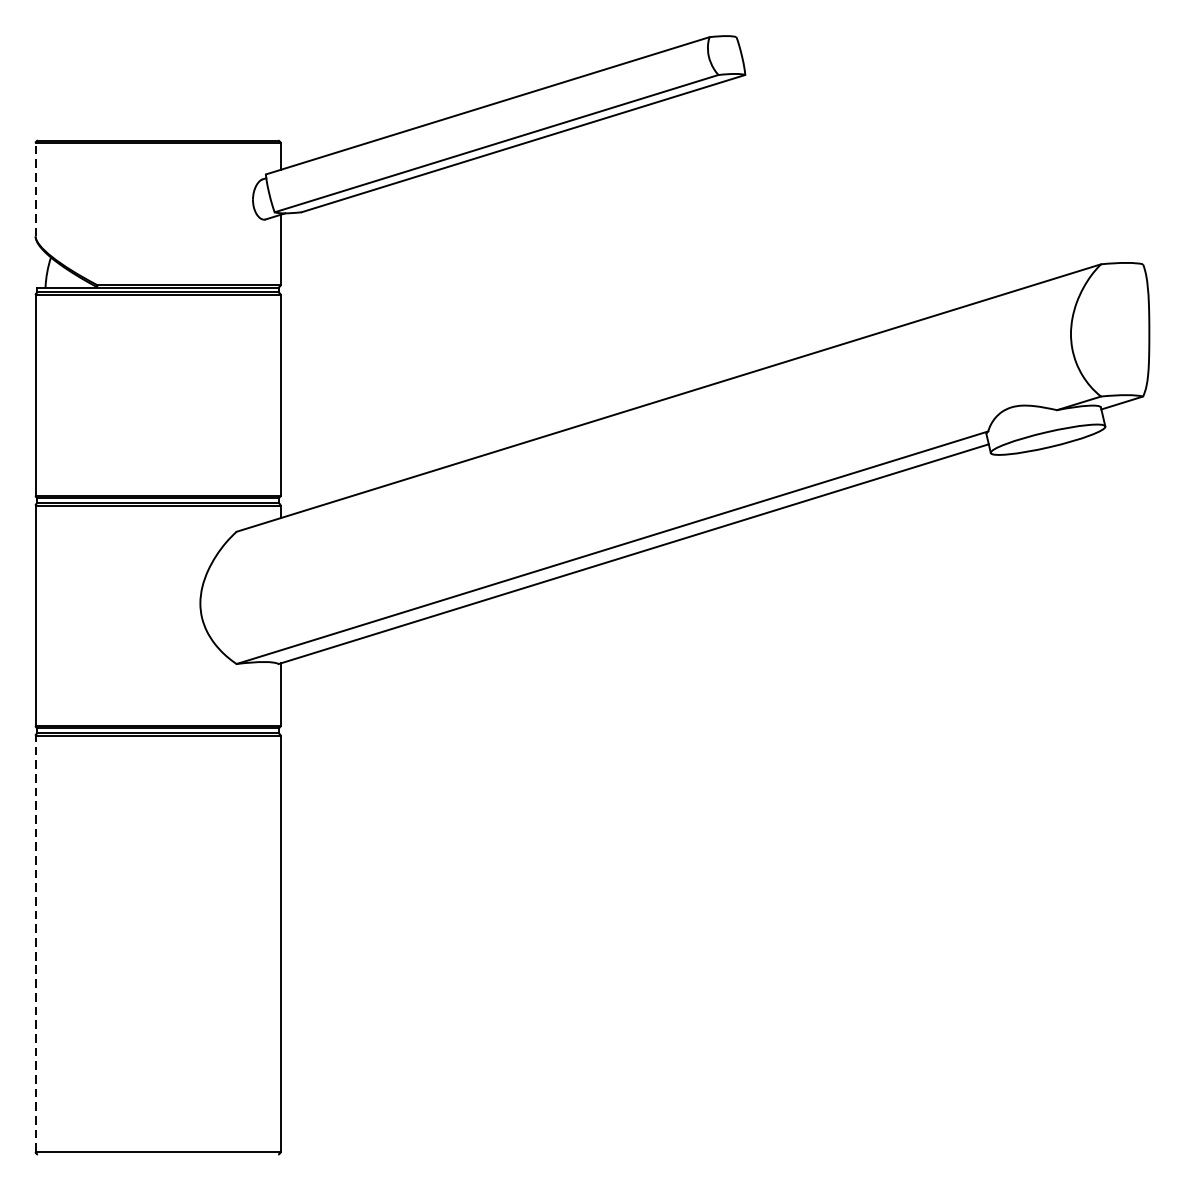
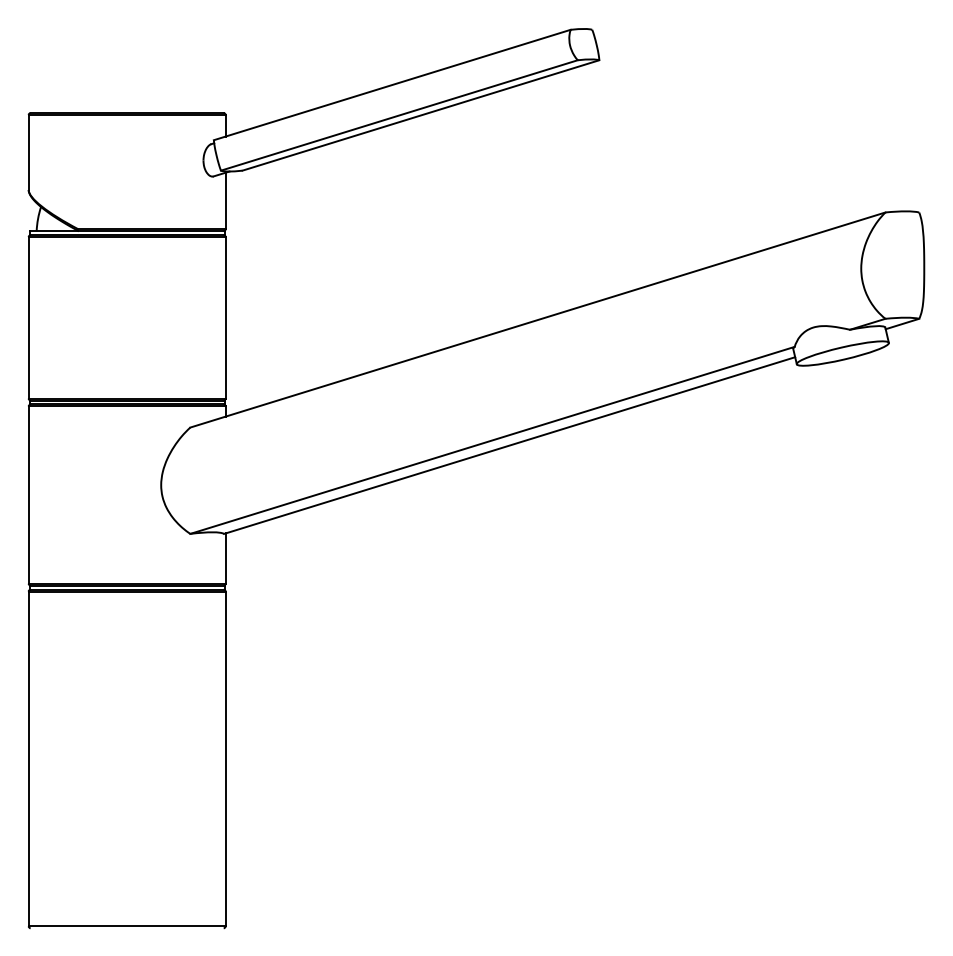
line: (35, 189) -> (28, 152), dashed -> solid
line: (35, 943) -> (28, 758), dashed -> solid

